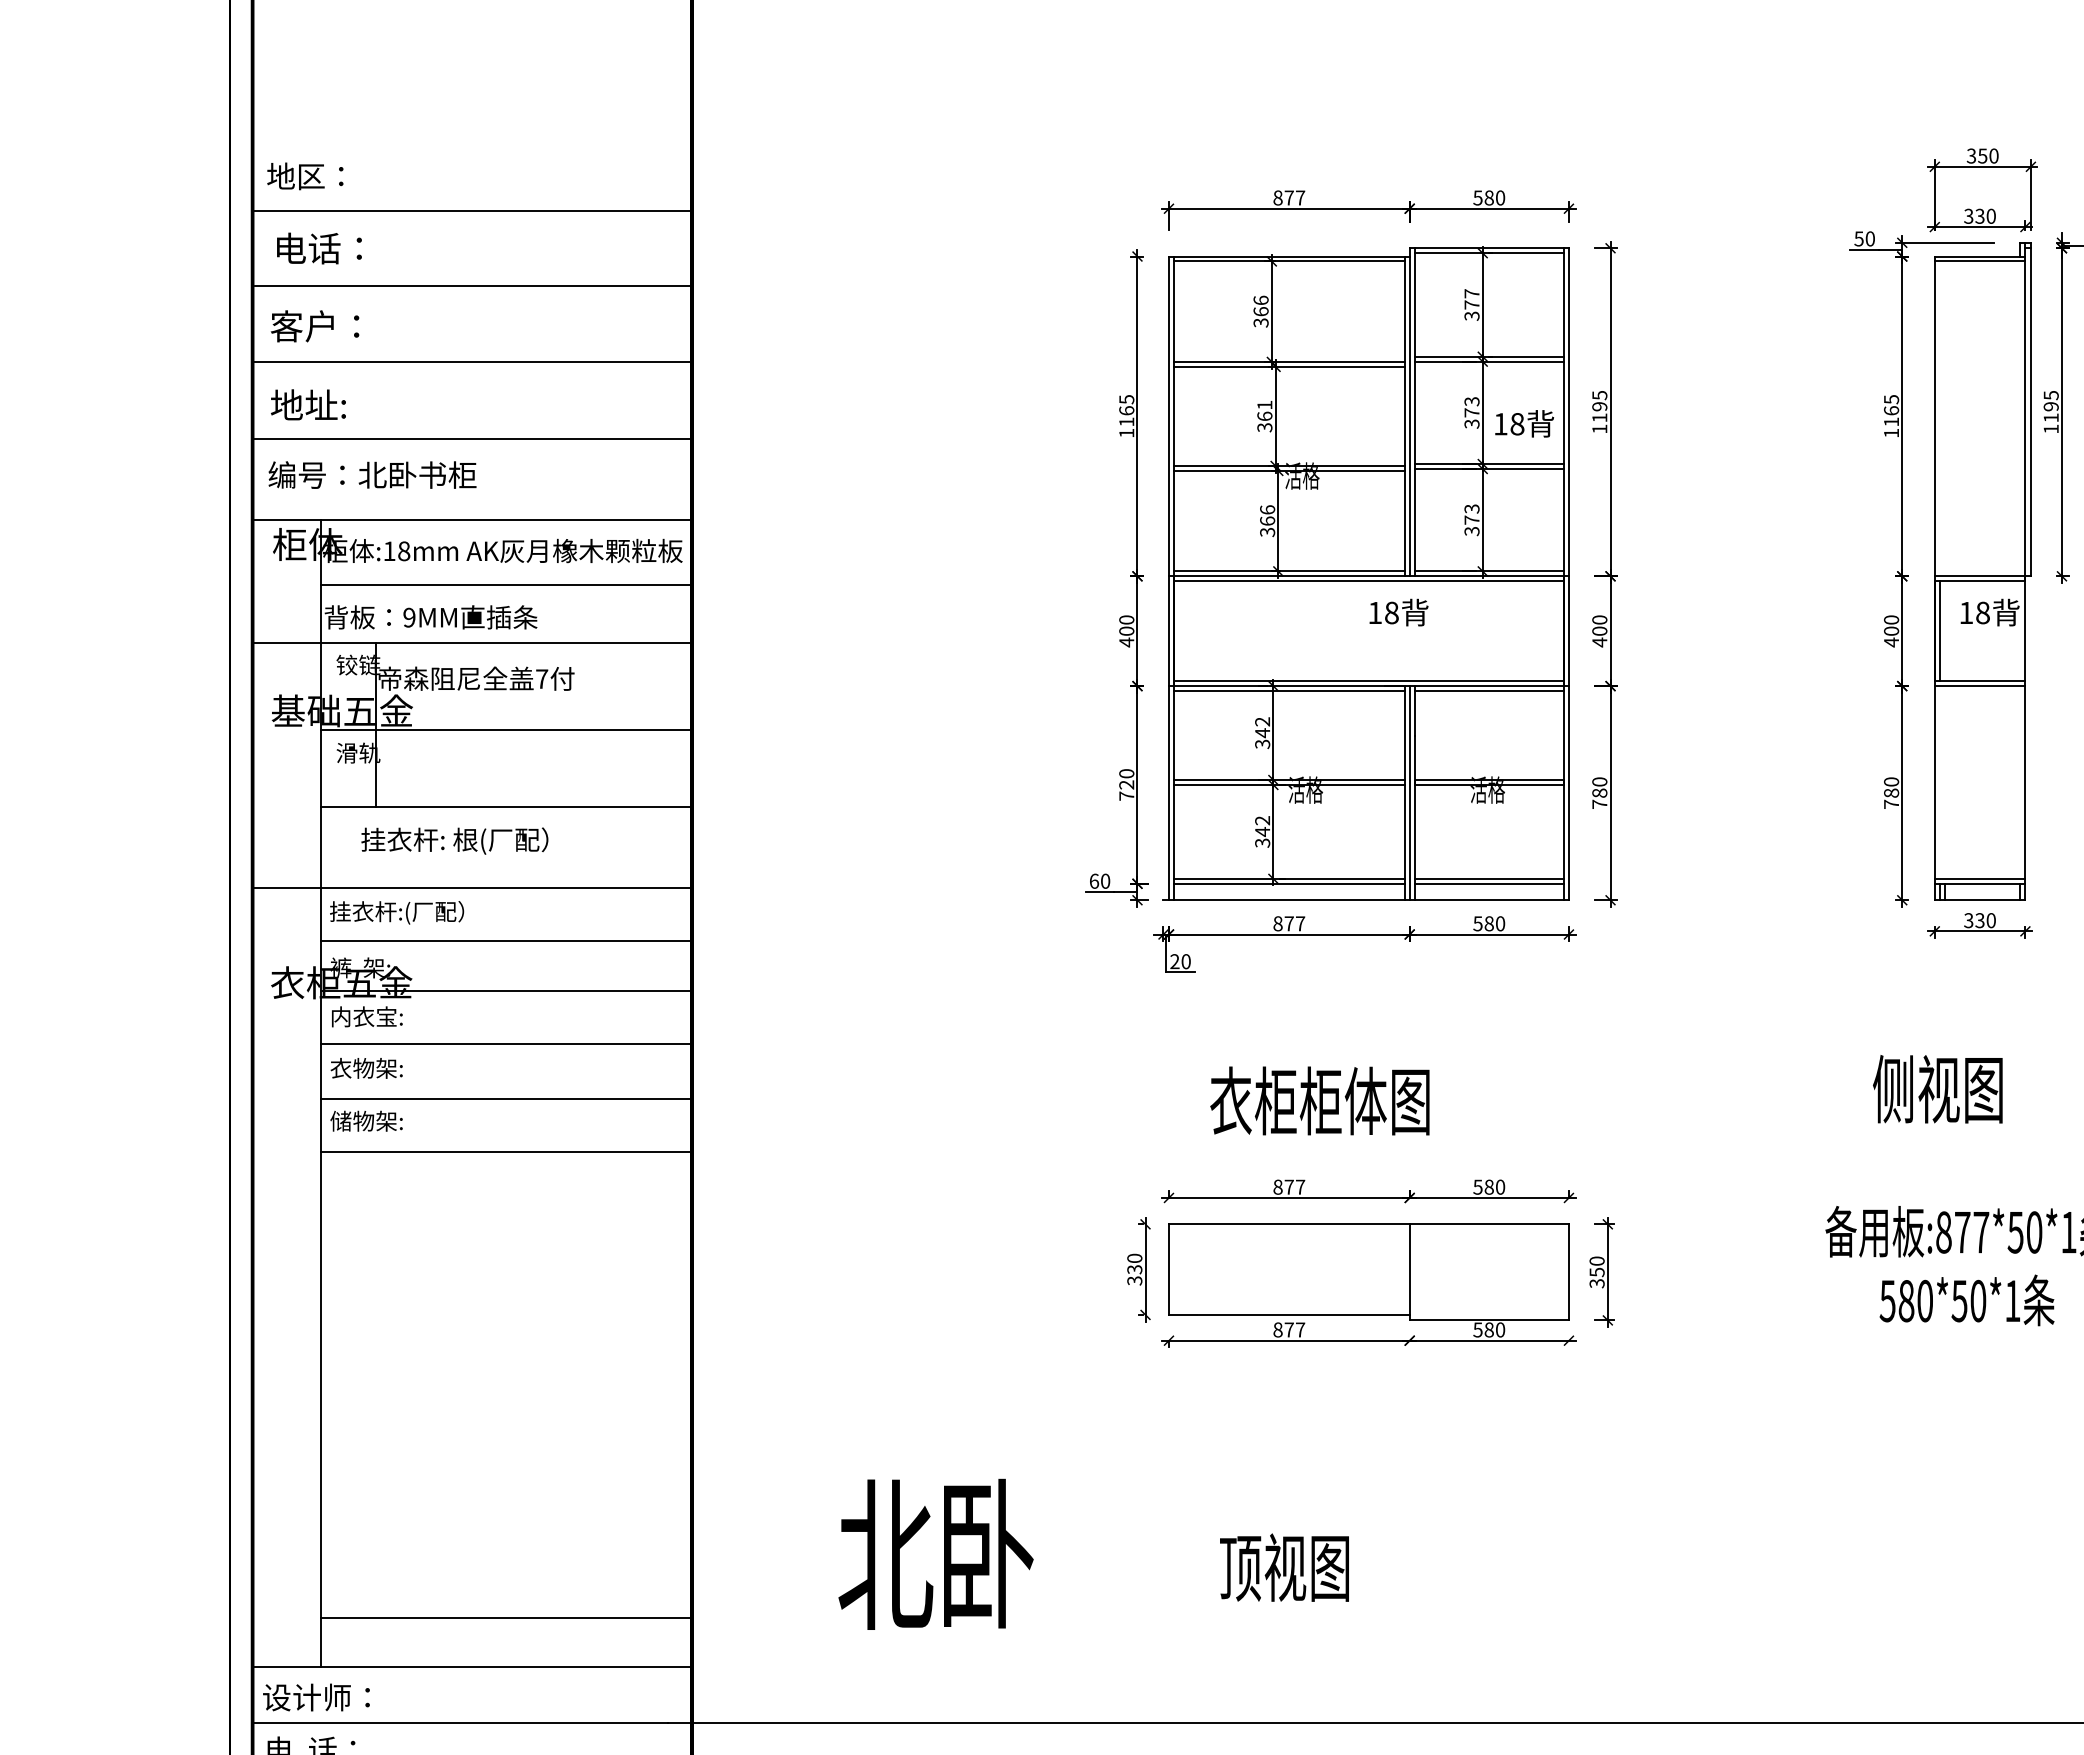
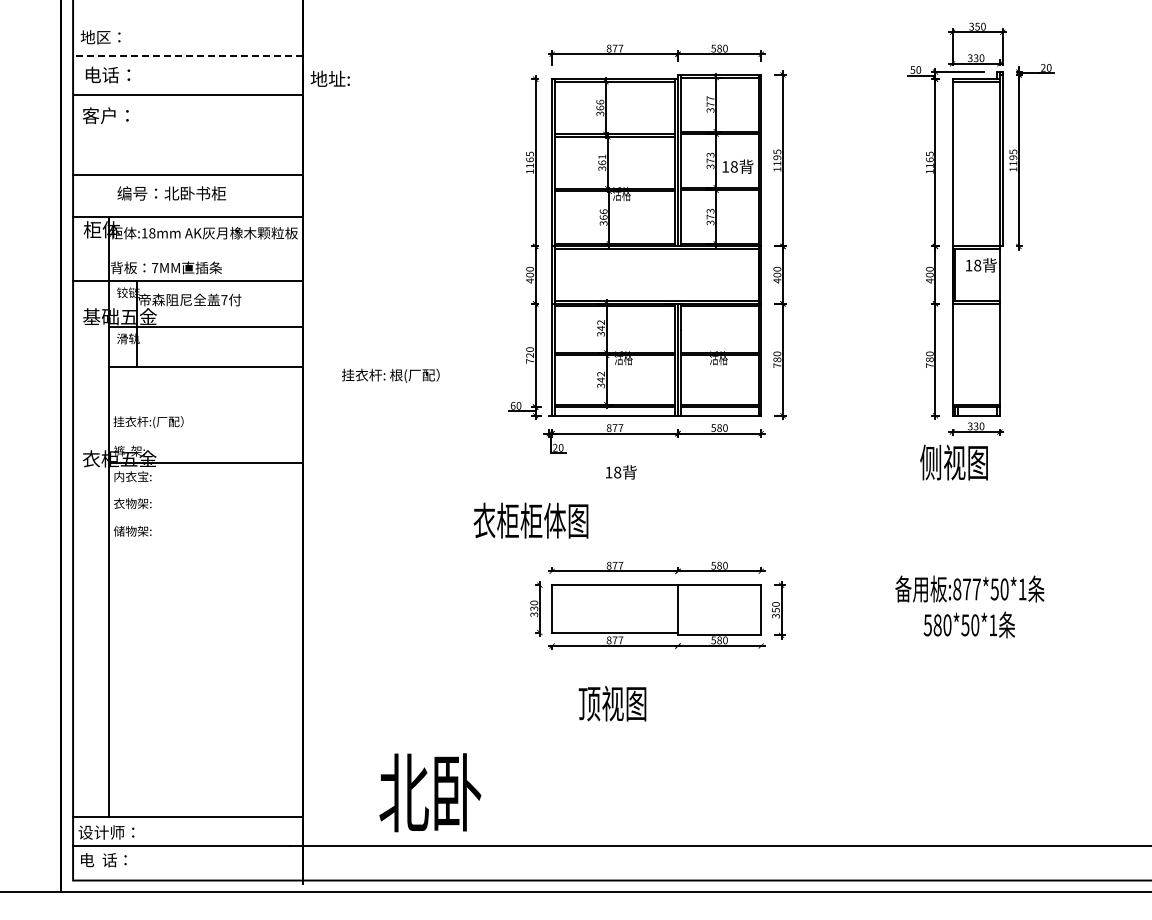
line: (471, 211) -> (187, 55), solid -> dashed
line: (471, 362) -> (187, 134), removed
text: (306, 404) -> (329, 78), moved
text: (371, 475) -> (171, 193), moved
line: (505, 586) -> (205, 251), removed
text: (1399, 612) -> (621, 472), moved
text: (410, 616) -> (155, 267), 9MM -> 7MM
text: (454, 840) -> (390, 375), moved
line: (471, 888) -> (187, 409), removed
line: (505, 939) -> (205, 436), removed
line: (505, 1045) -> (205, 491), removed
text: (1936, 1089) -> (953, 462), moved
line: (505, 1098) -> (205, 519), removed
text: (1318, 1100) -> (530, 520), moved
line: (505, 1152) -> (205, 547), removed
text: (936, 1553) -> (430, 792), moved
text: (1284, 1567) -> (612, 703), moved
line: (505, 1617) -> (205, 790), removed

